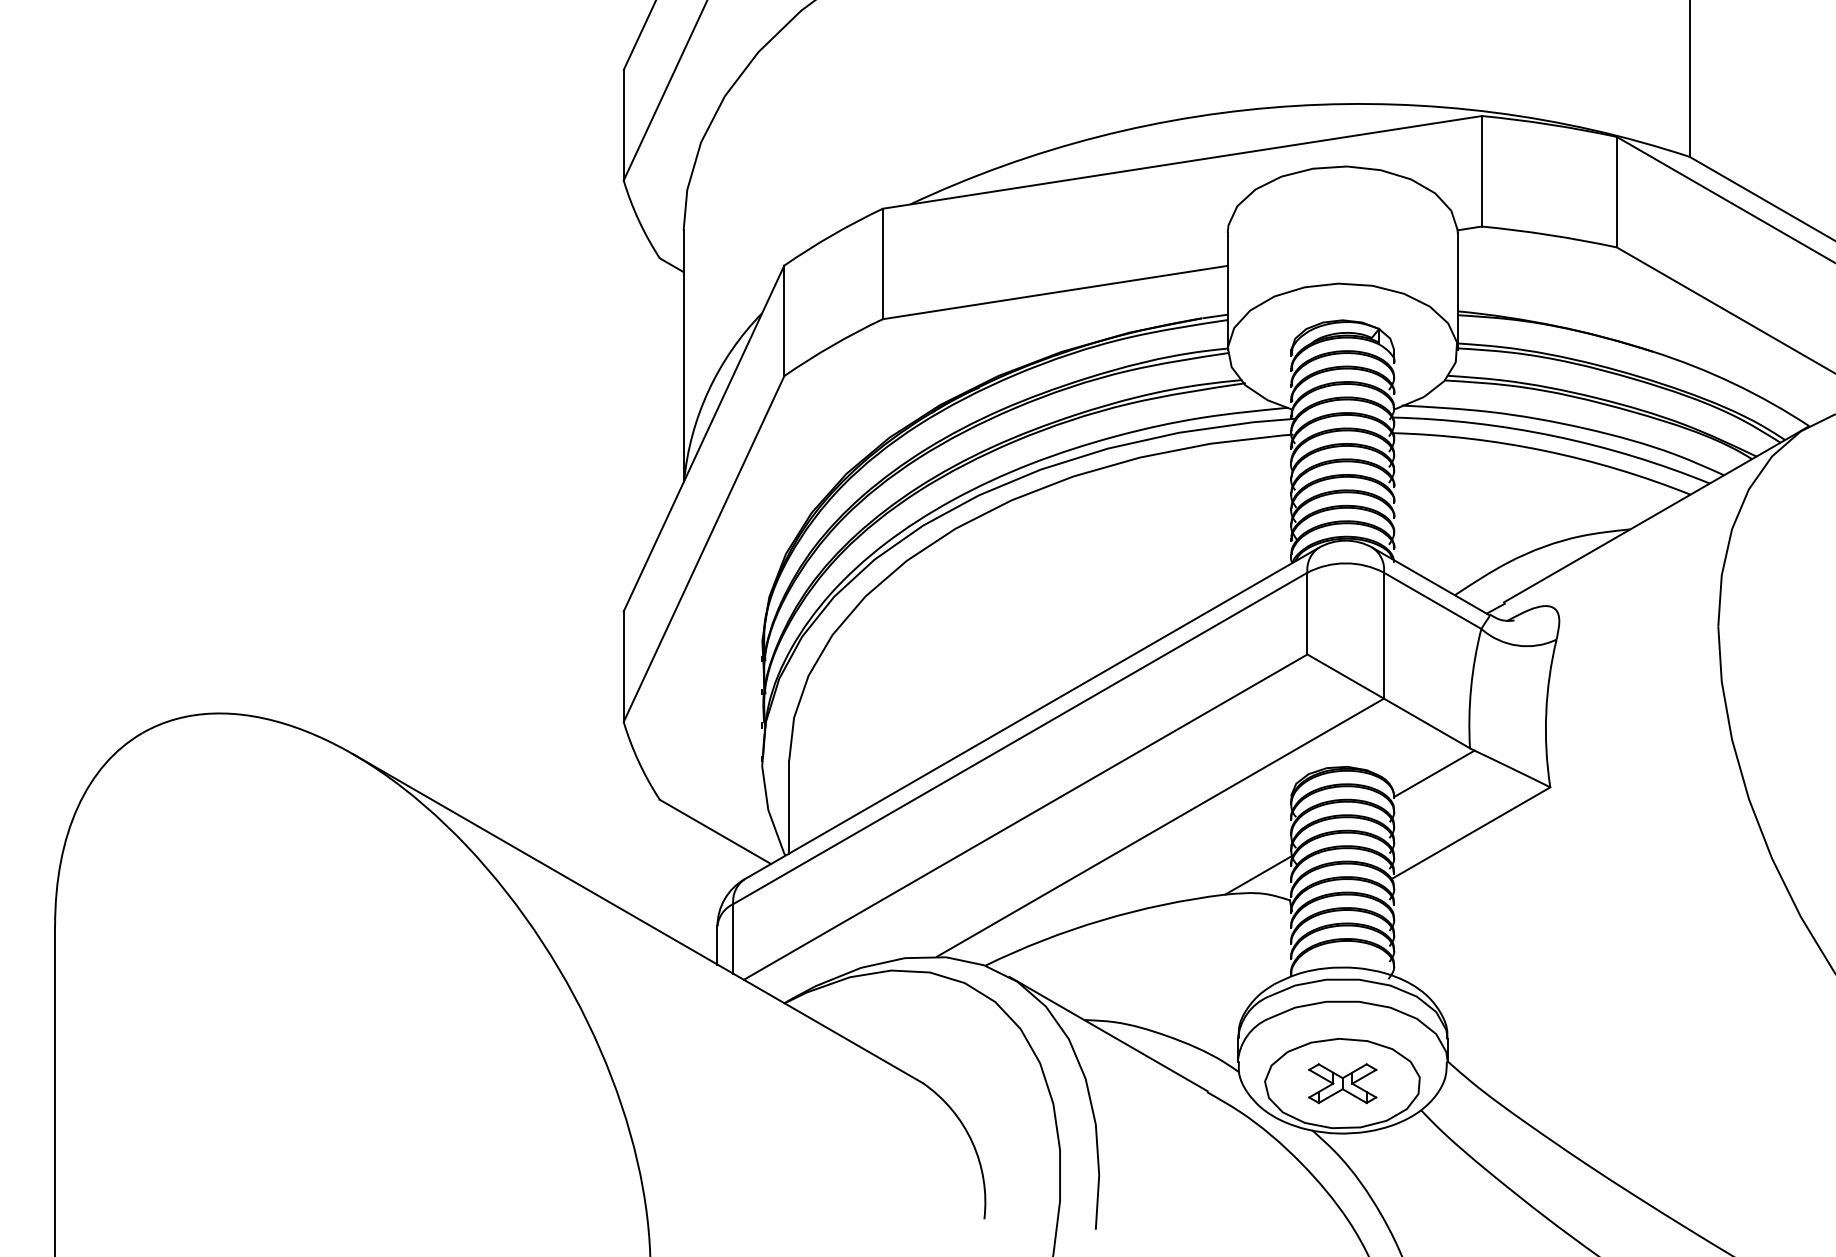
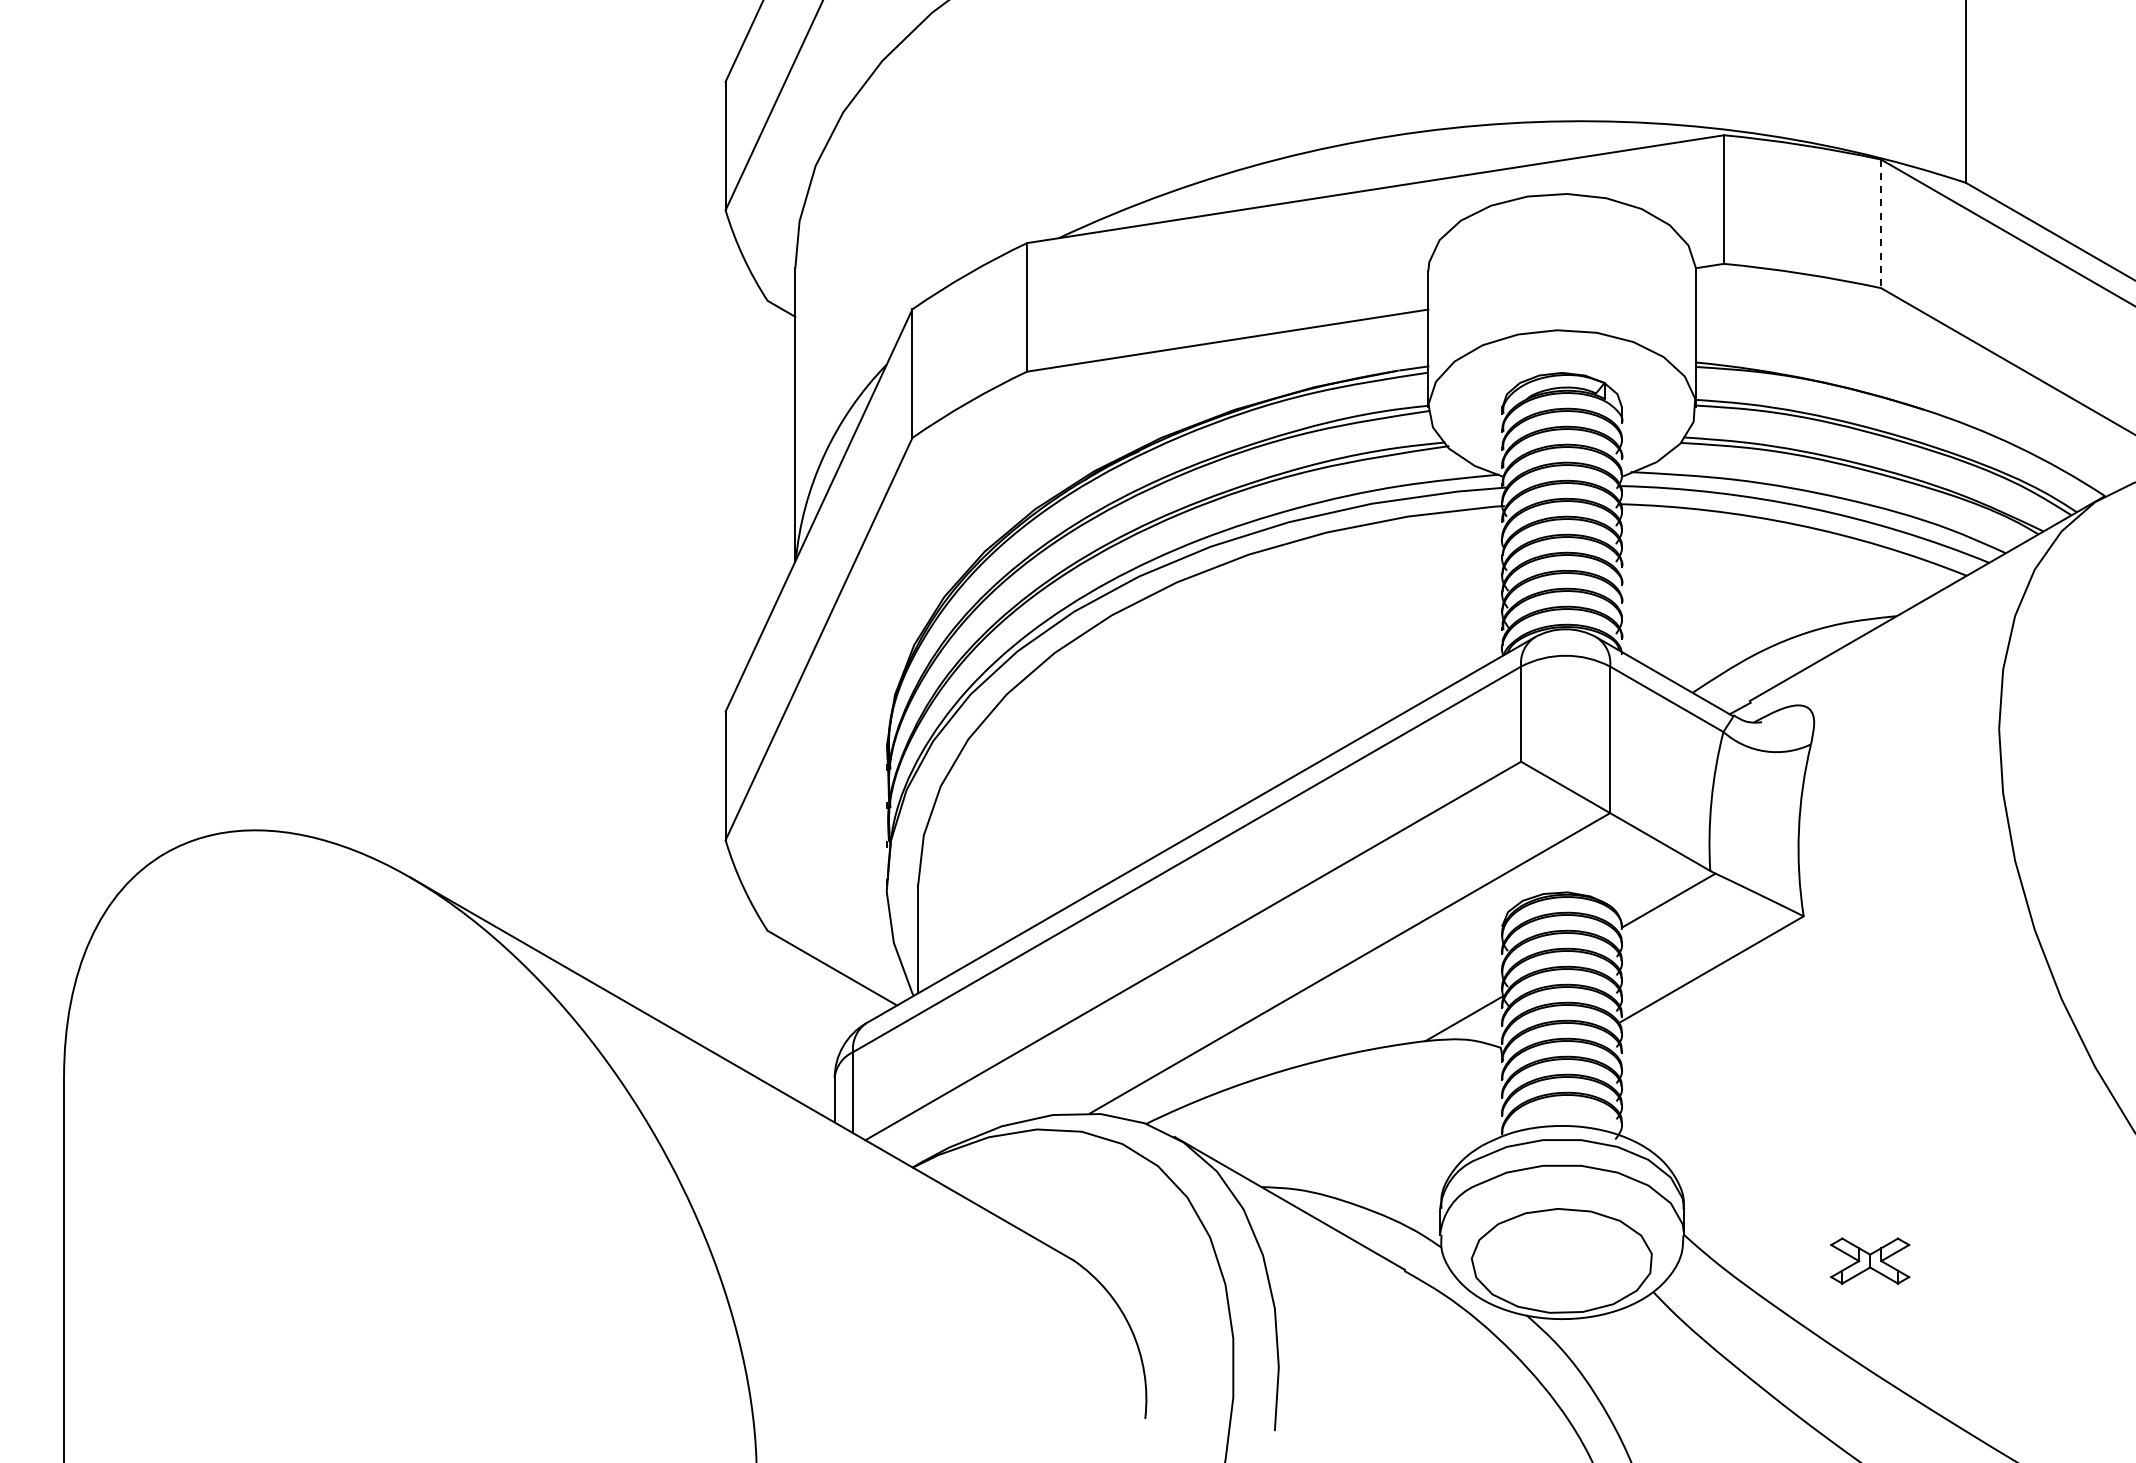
line: (1616, 192) -> (1880, 224), solid -> dashed
part: (1343, 1083) -> (1870, 1260), moved

